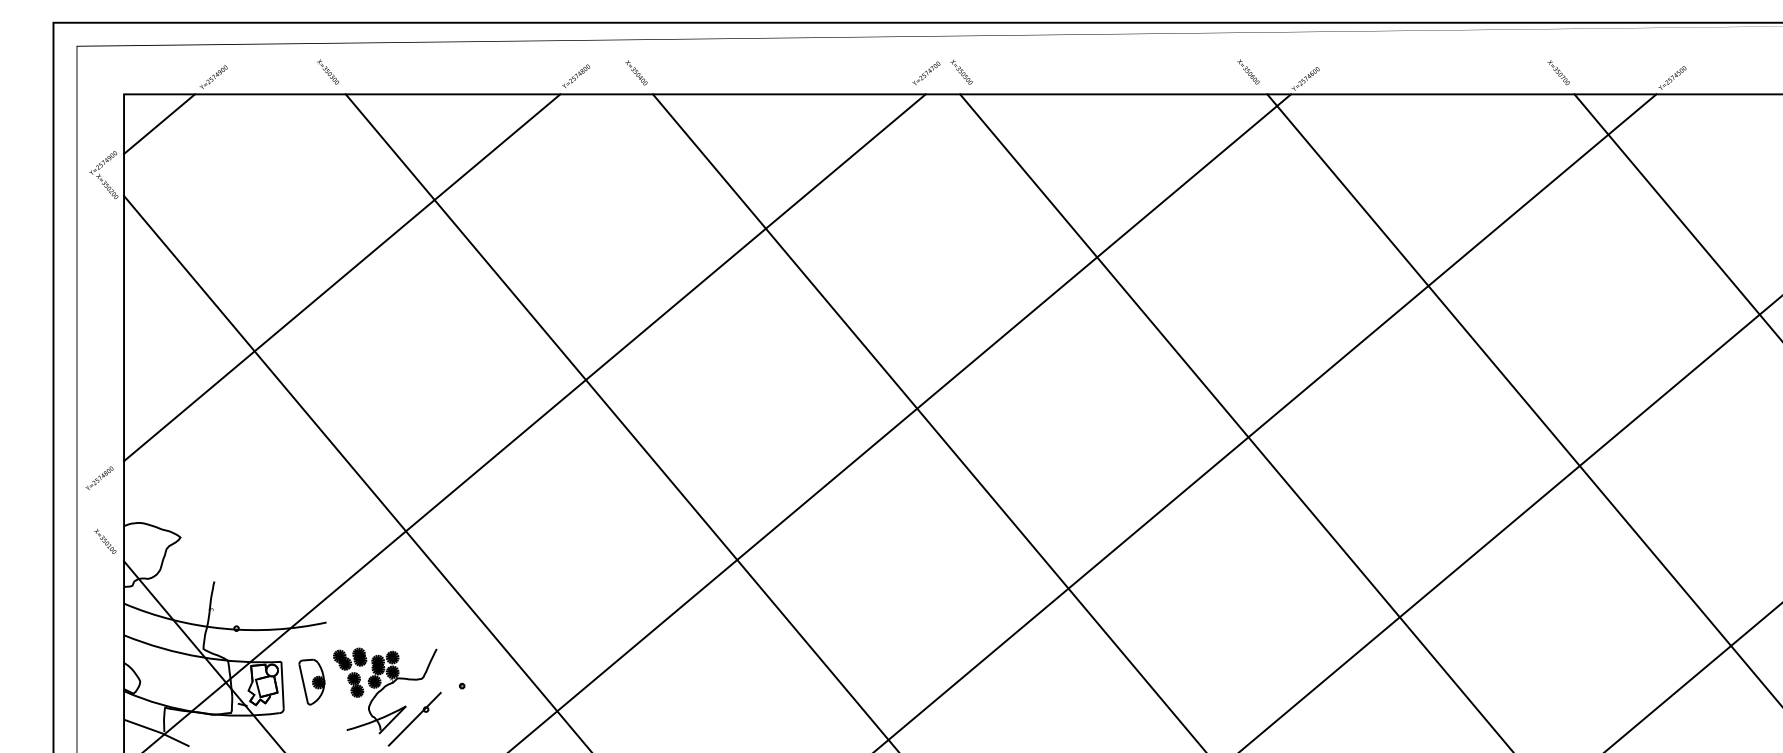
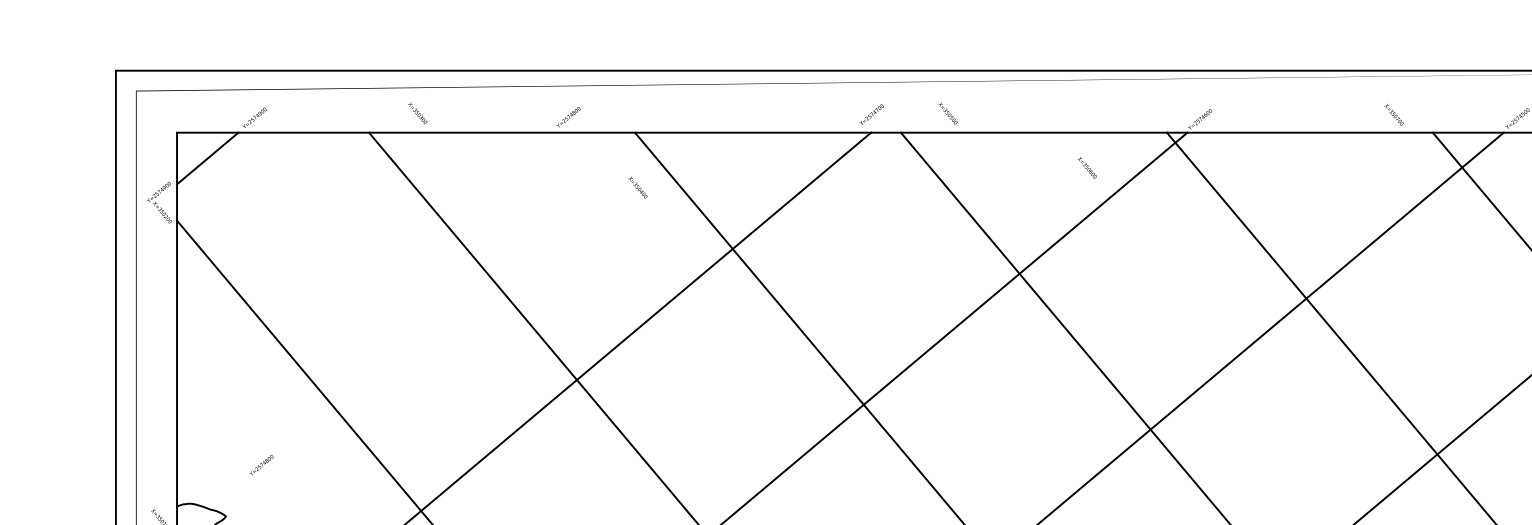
text: (327, 71) -> (417, 112), moved
text: (961, 71) -> (947, 112), moved
text: (1248, 71) -> (1087, 167), moved
text: (636, 72) -> (638, 187), moved
text: (1558, 72) -> (1393, 114), moved
line: (342, 277) -> (366, 291), removed
text: (99, 477) -> (261, 464), moved

